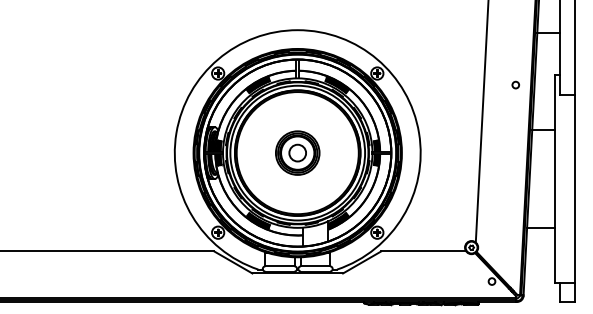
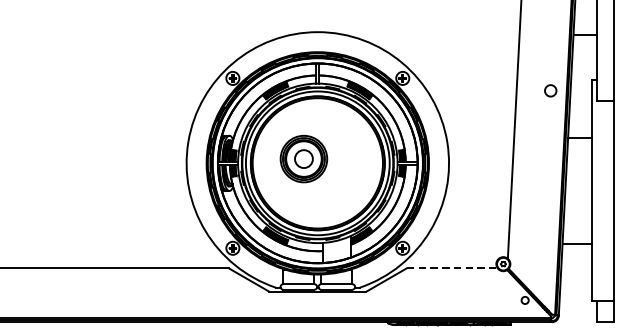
circle: (515, 84) -> (550, 90), size x1.6
part: (297, 152) -> (303, 158), moved
line: (423, 251) -> (452, 268), solid -> dashed

